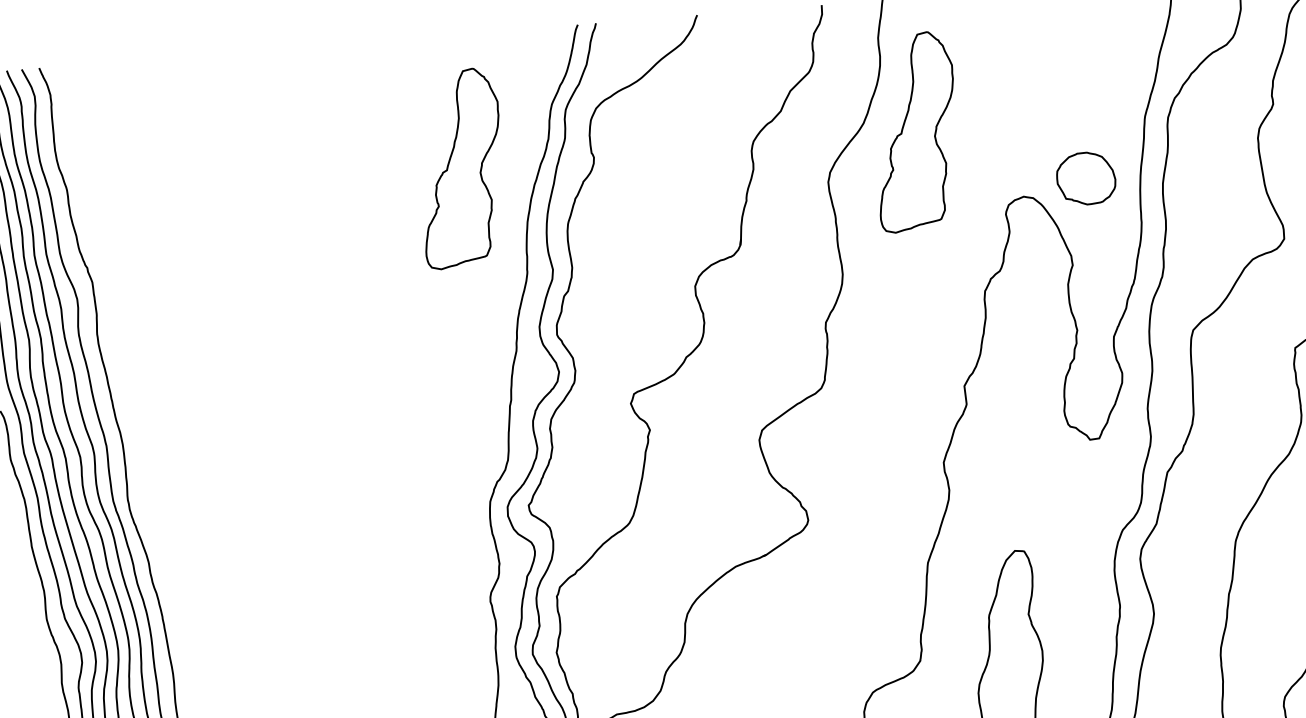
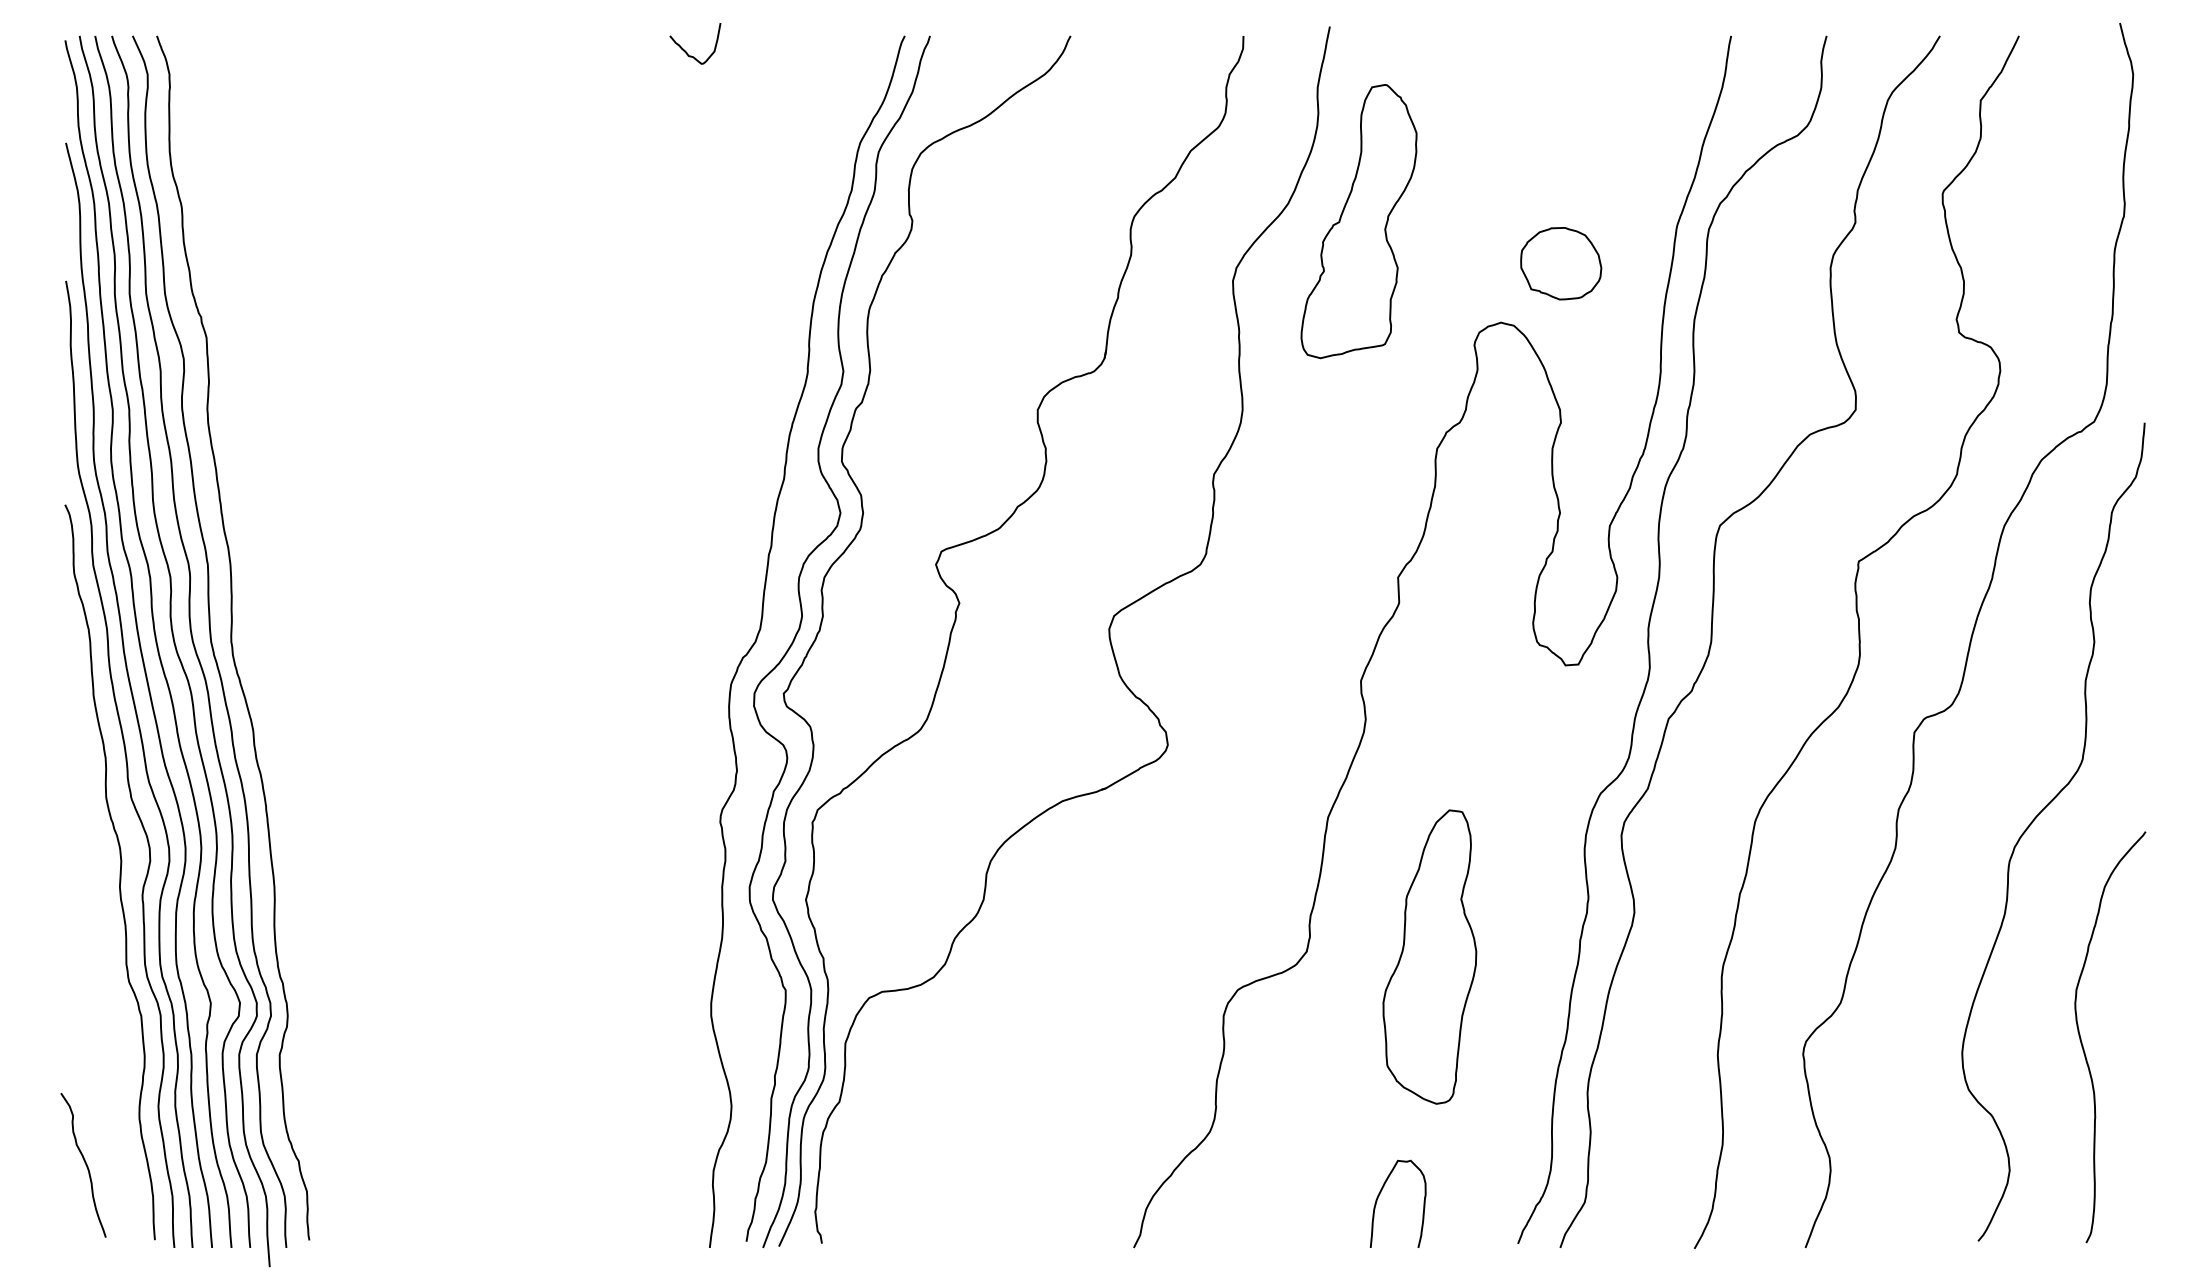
curve: (421, 48) -> (686, 51), added
part: (460, 168) -> (727, 221), removed
part: (1086, 178) -> (1561, 263), moved

